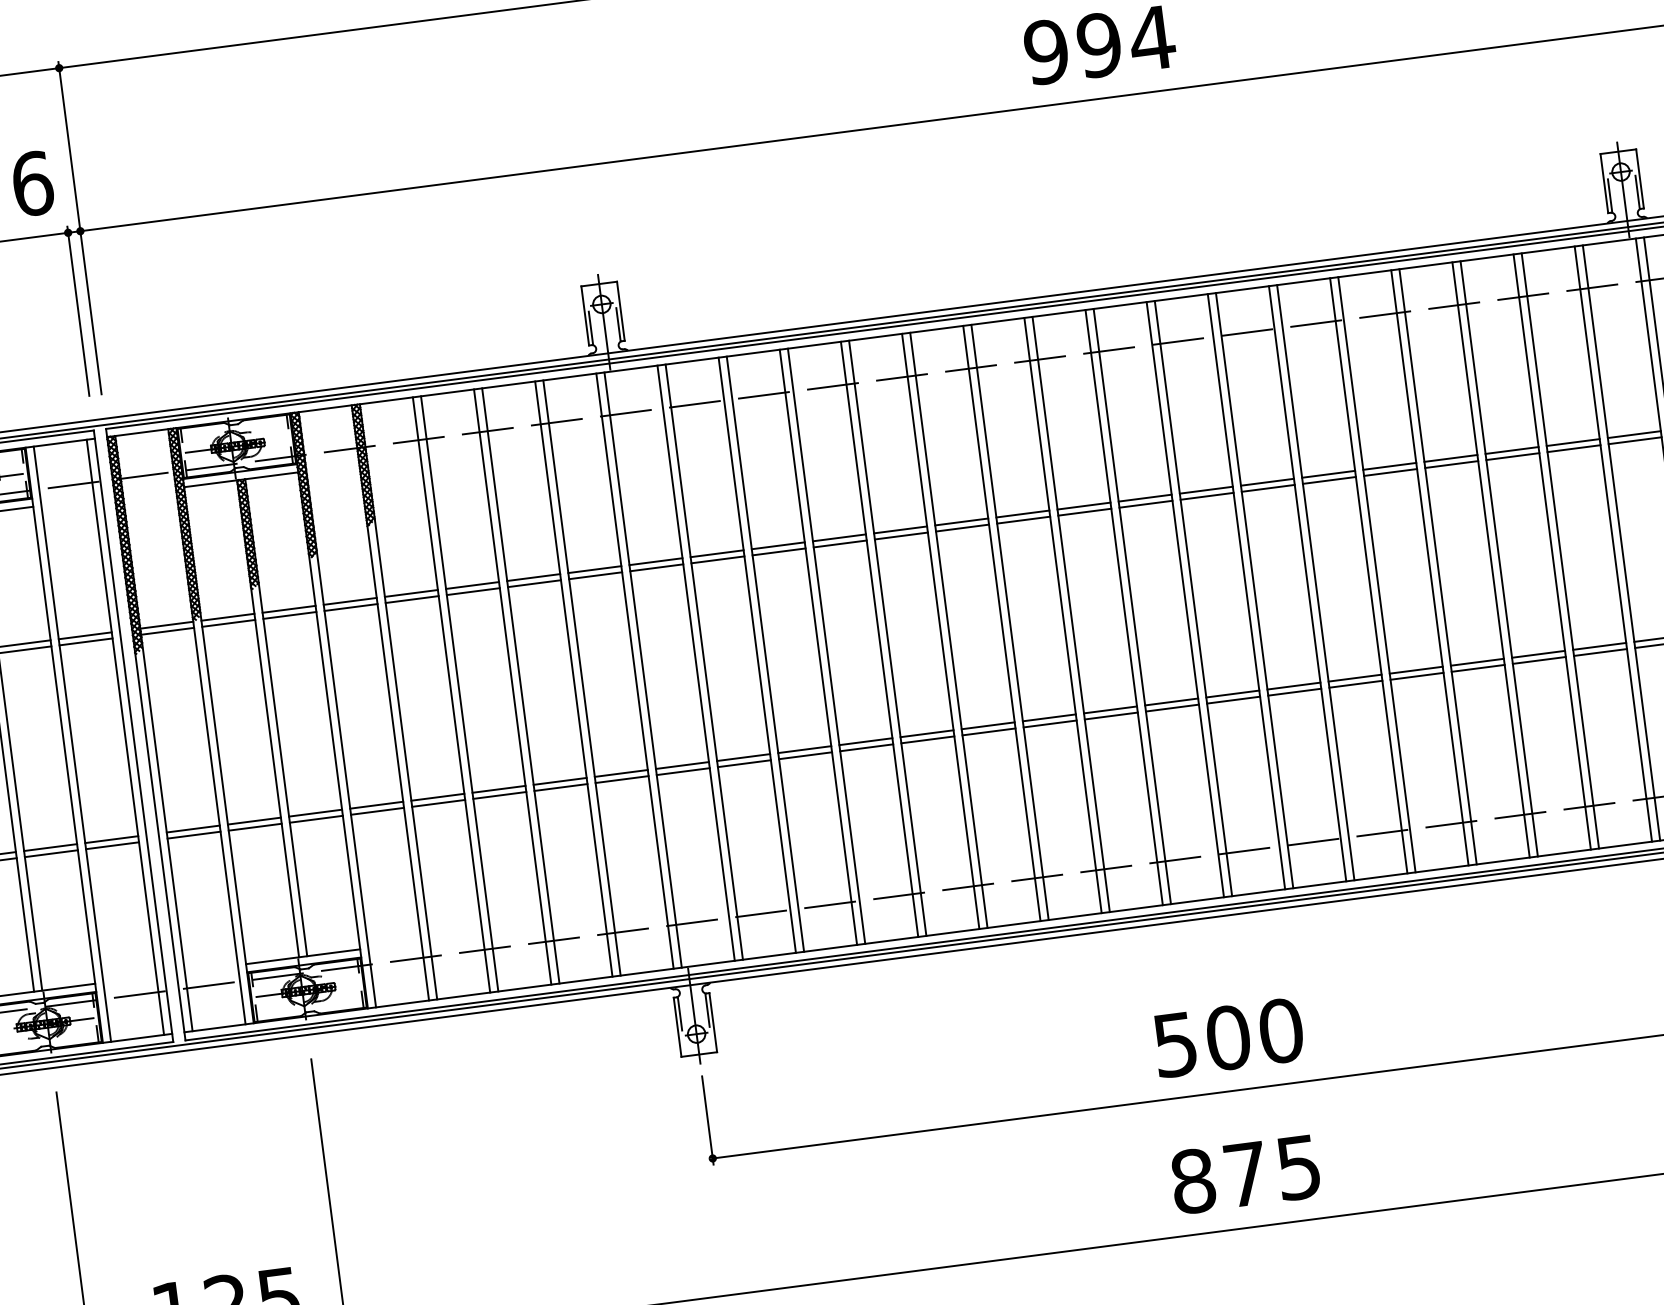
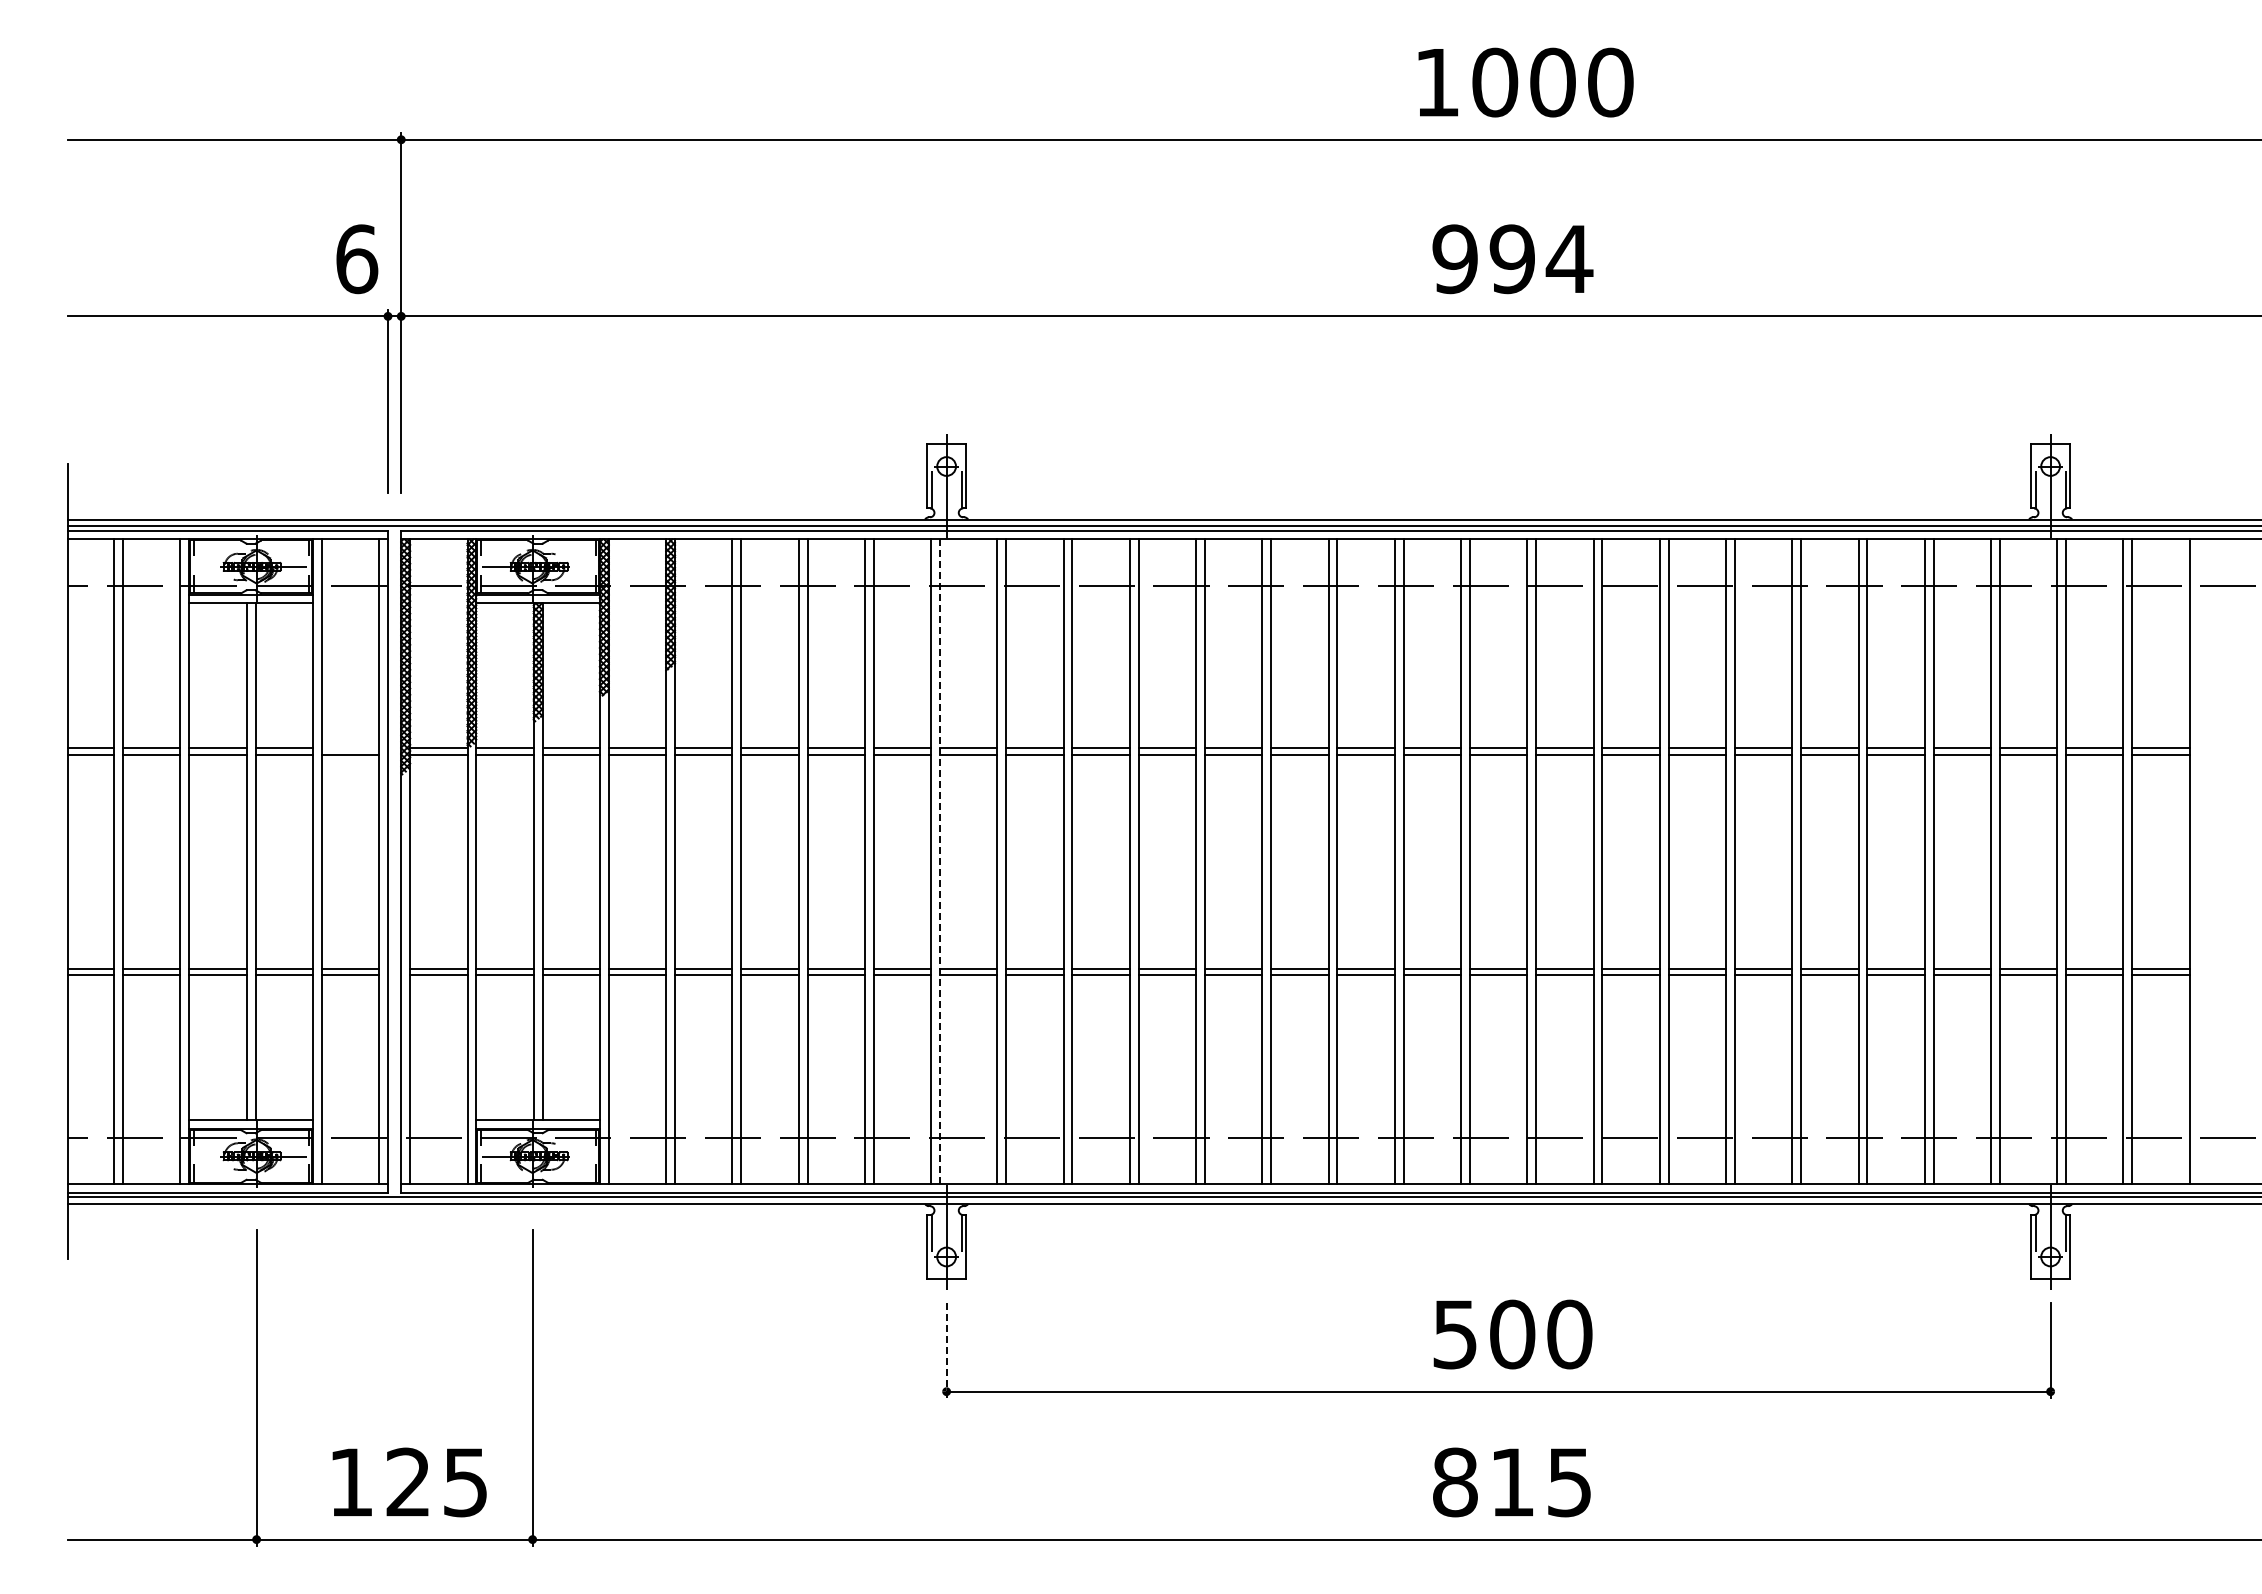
line: (85, 636) -> (350, 748), removed
line: (643, 669) -> (940, 861), solid -> dashed
line: (707, 1120) -> (946, 1350), solid -> dashed
text: (1246, 1174) -> (1512, 1482), 875 -> 815

